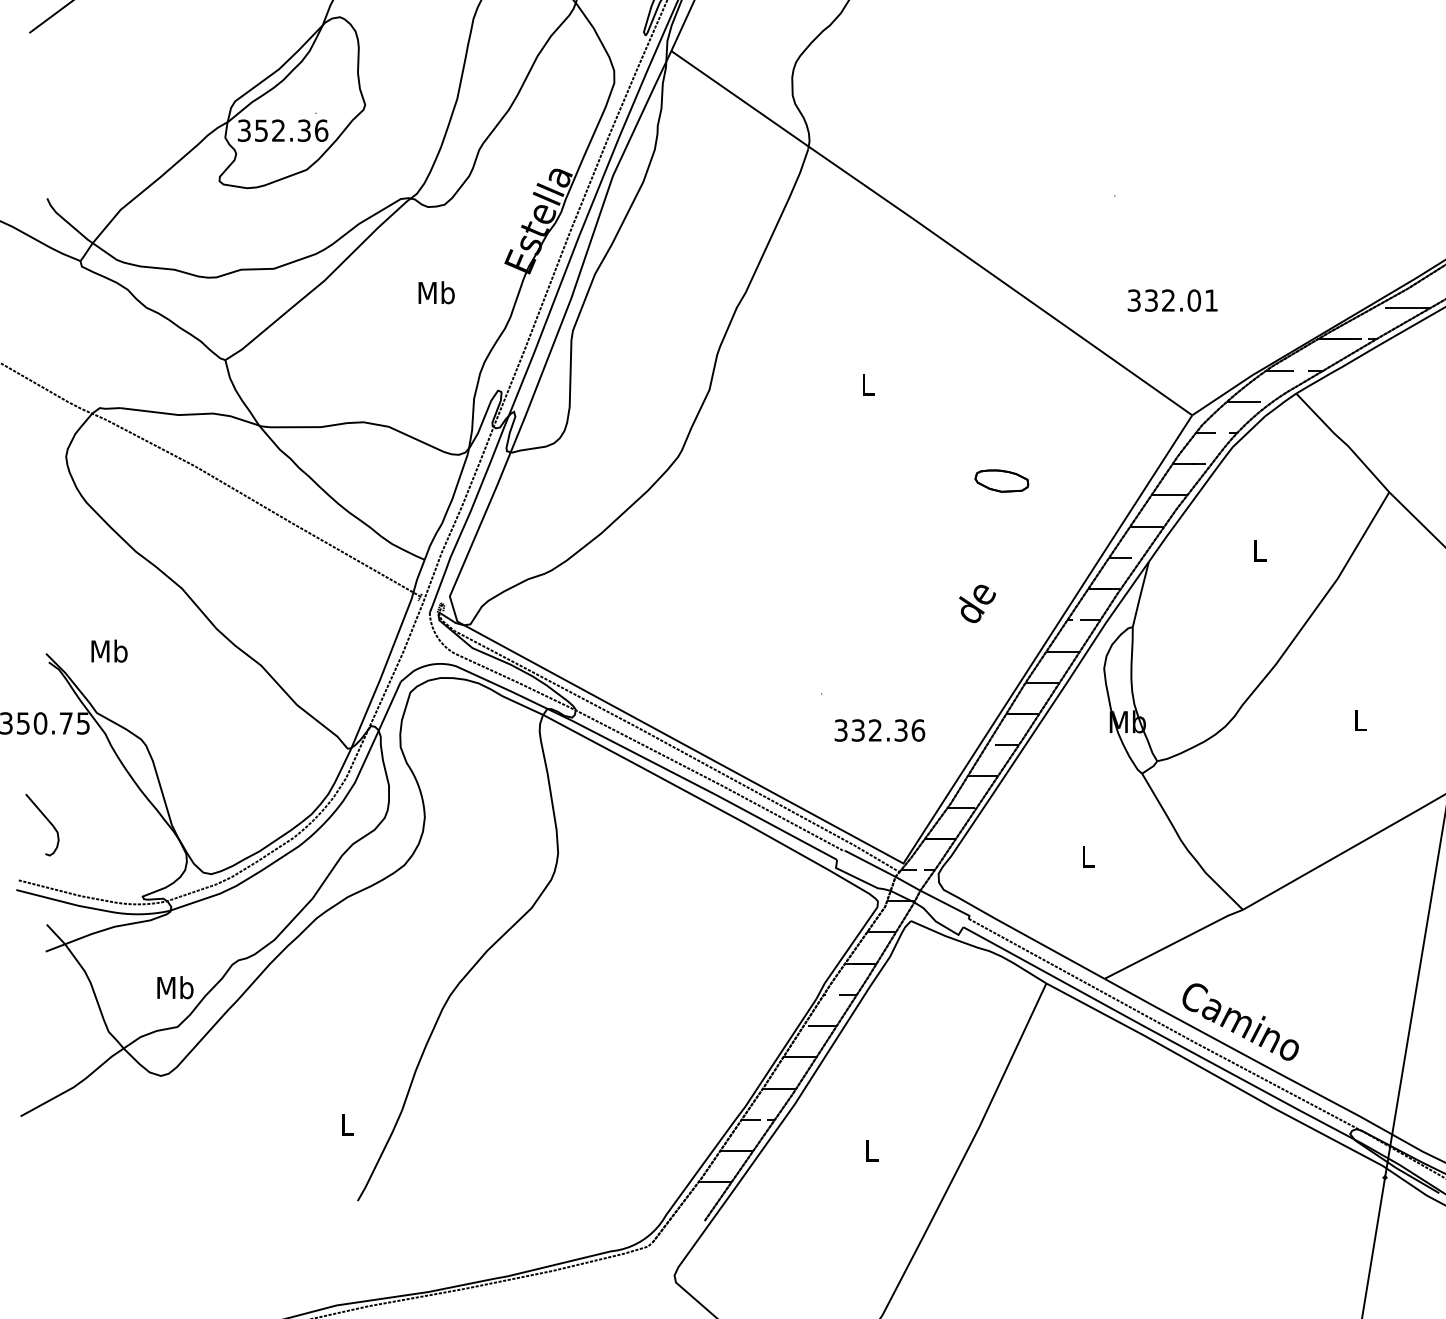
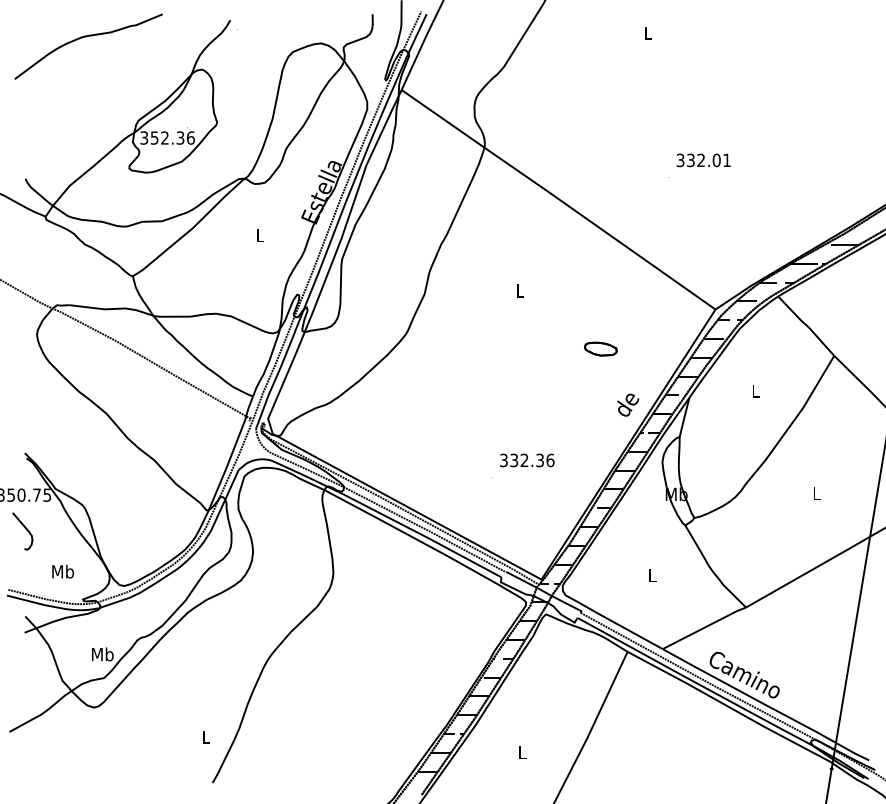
text: (437, 292) -> (260, 235), Mb -> L
text: (1172, 300) -> (703, 160), moved
text: (978, 602) -> (628, 404), moved
text: (108, 650) -> (62, 571), moved
text: (880, 730) -> (527, 460), moved
curve: (45, 820) -> (24, 528), moved

